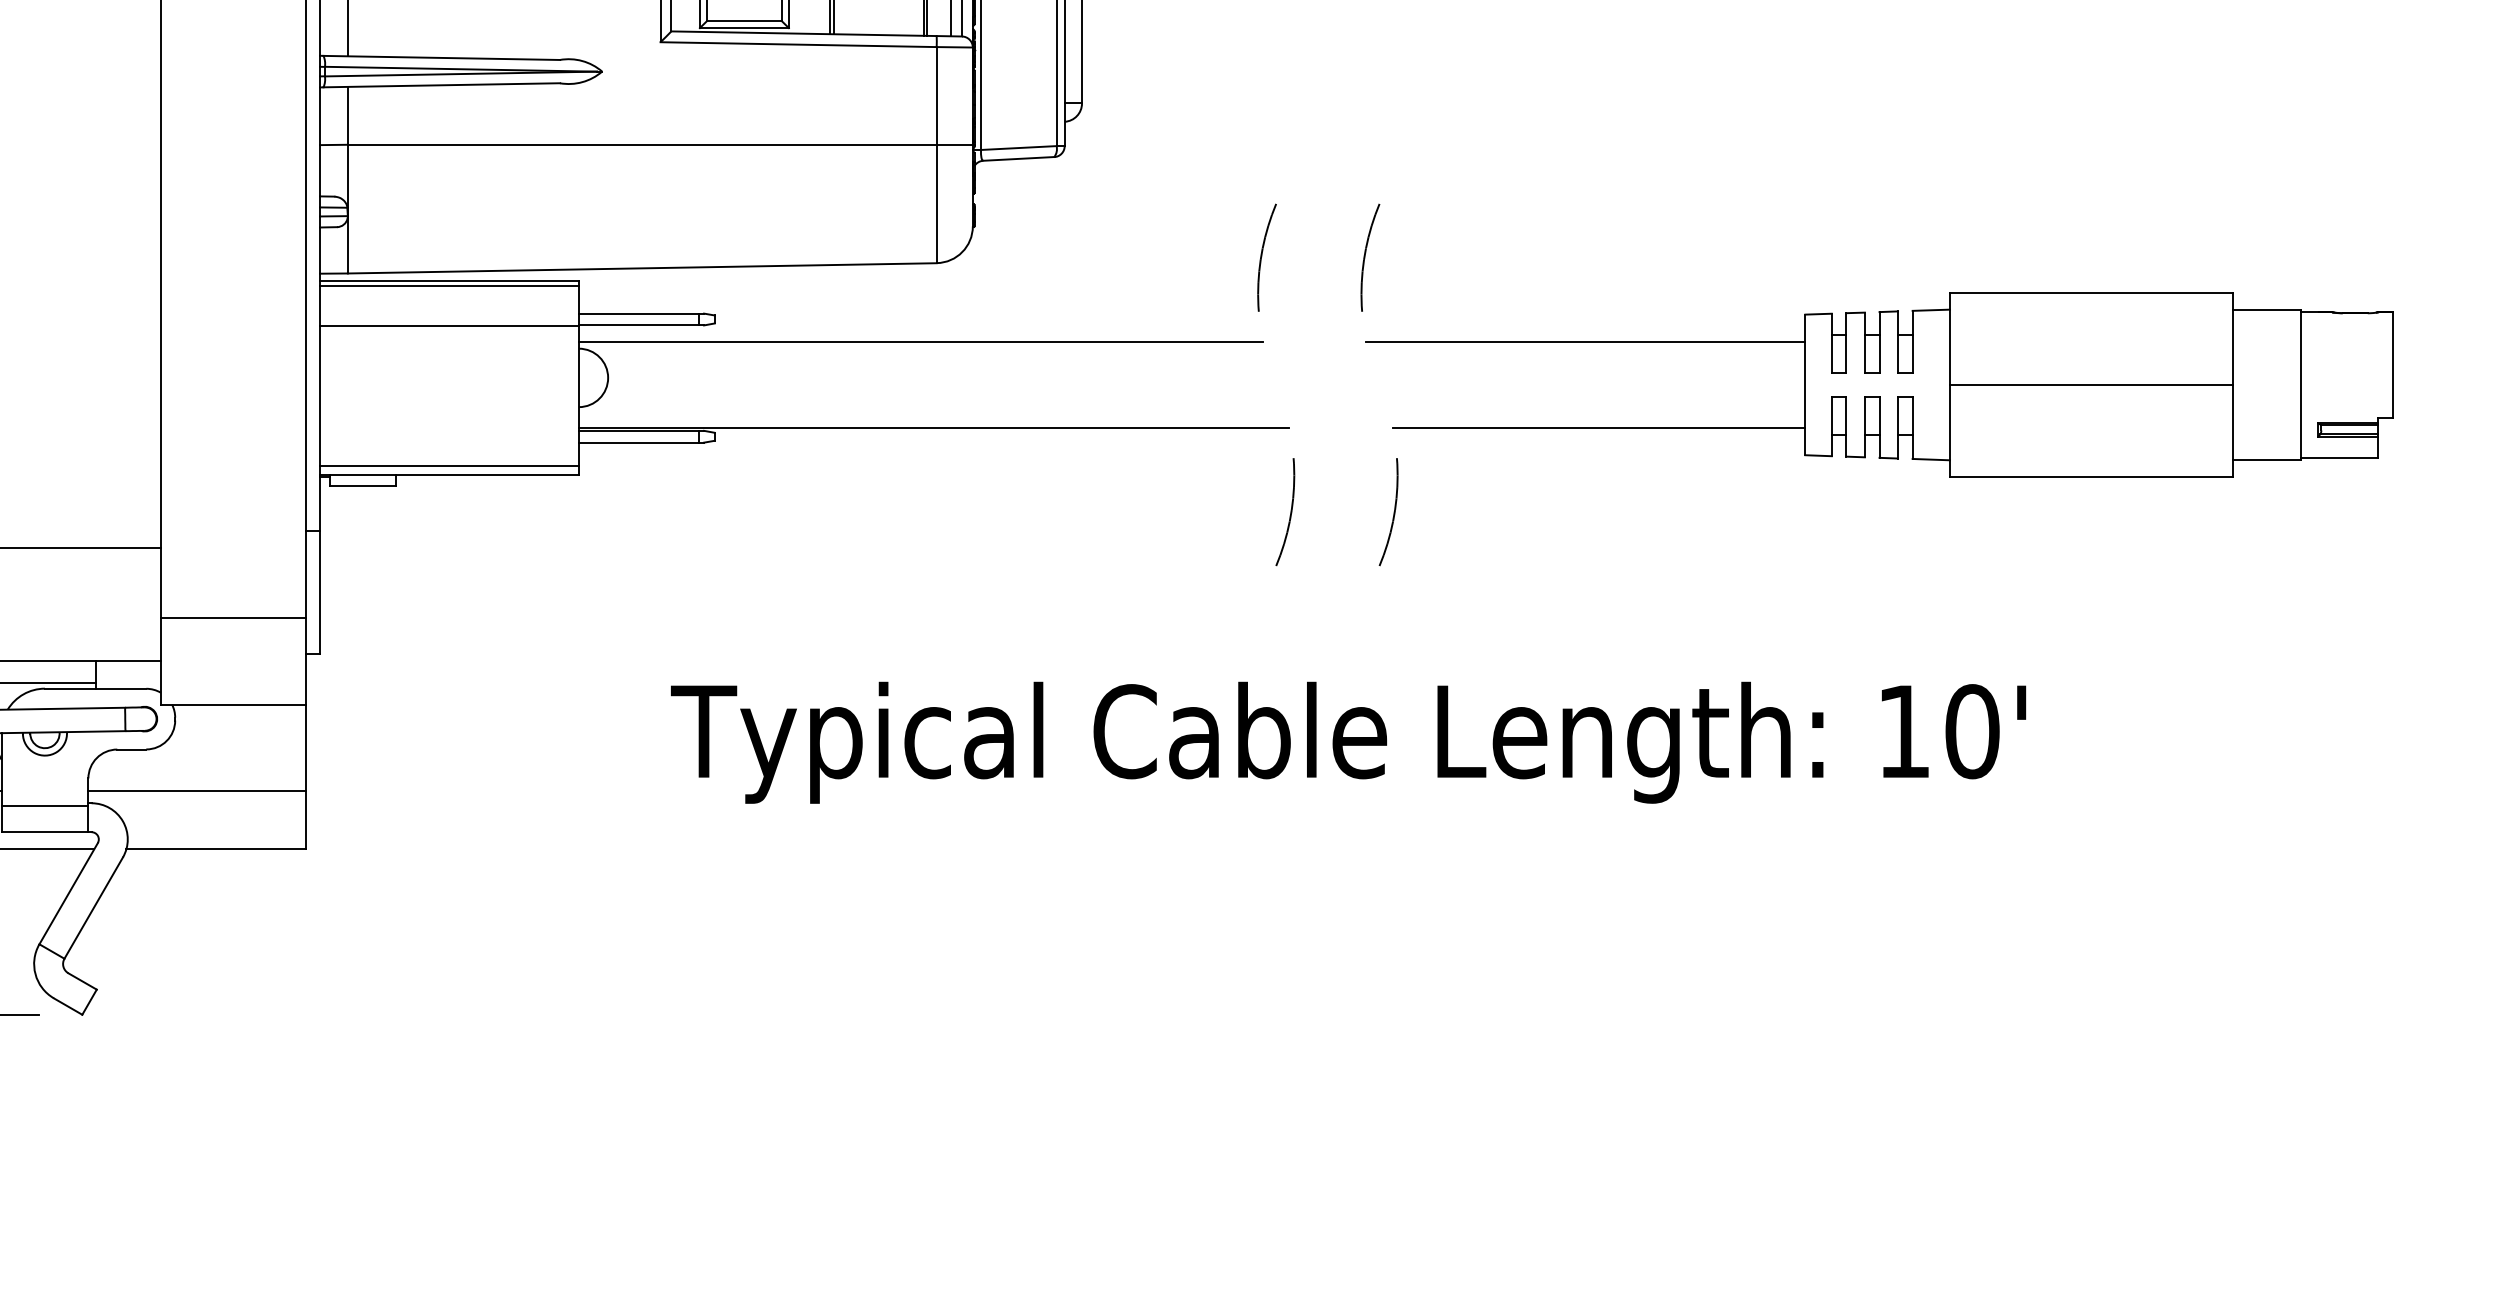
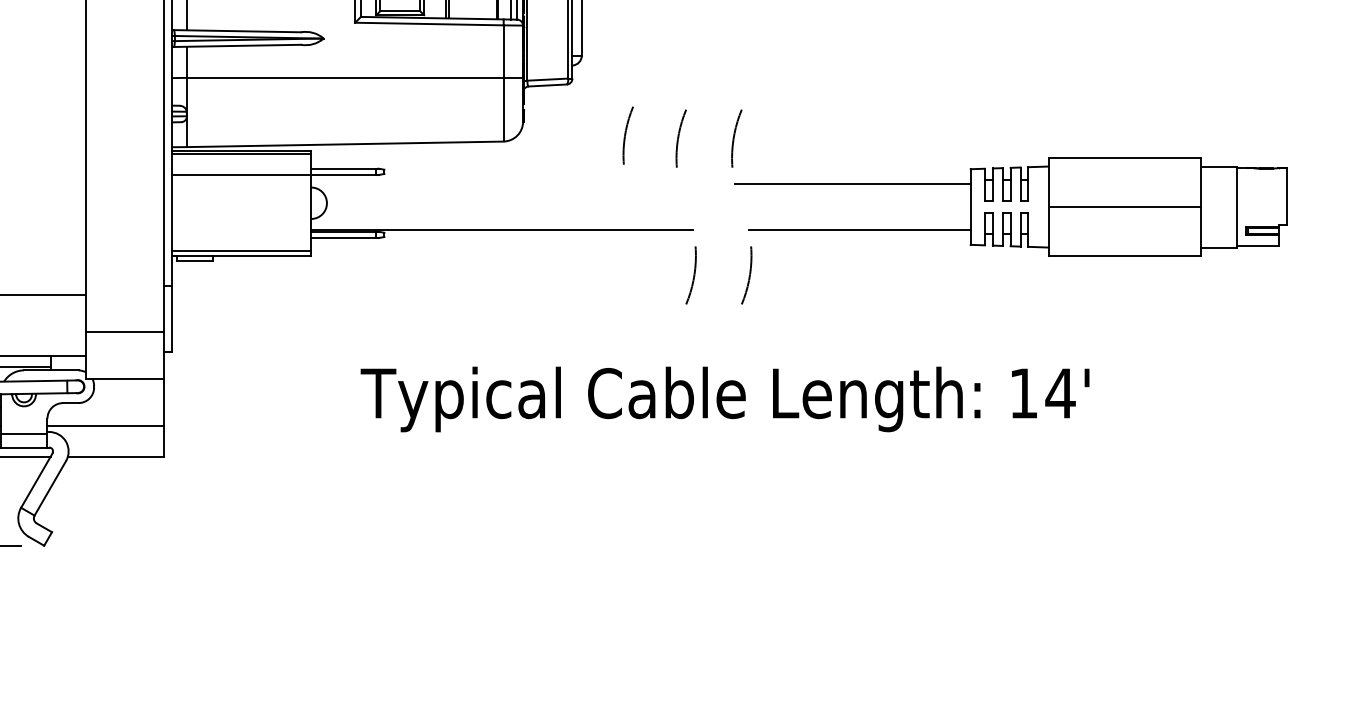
arc: (1165, 250) -> (626, 134), added
line: (921, 341) -> (495, 183), removed
text: (1972, 731) -> (1060, 393), 10' -> 14'

